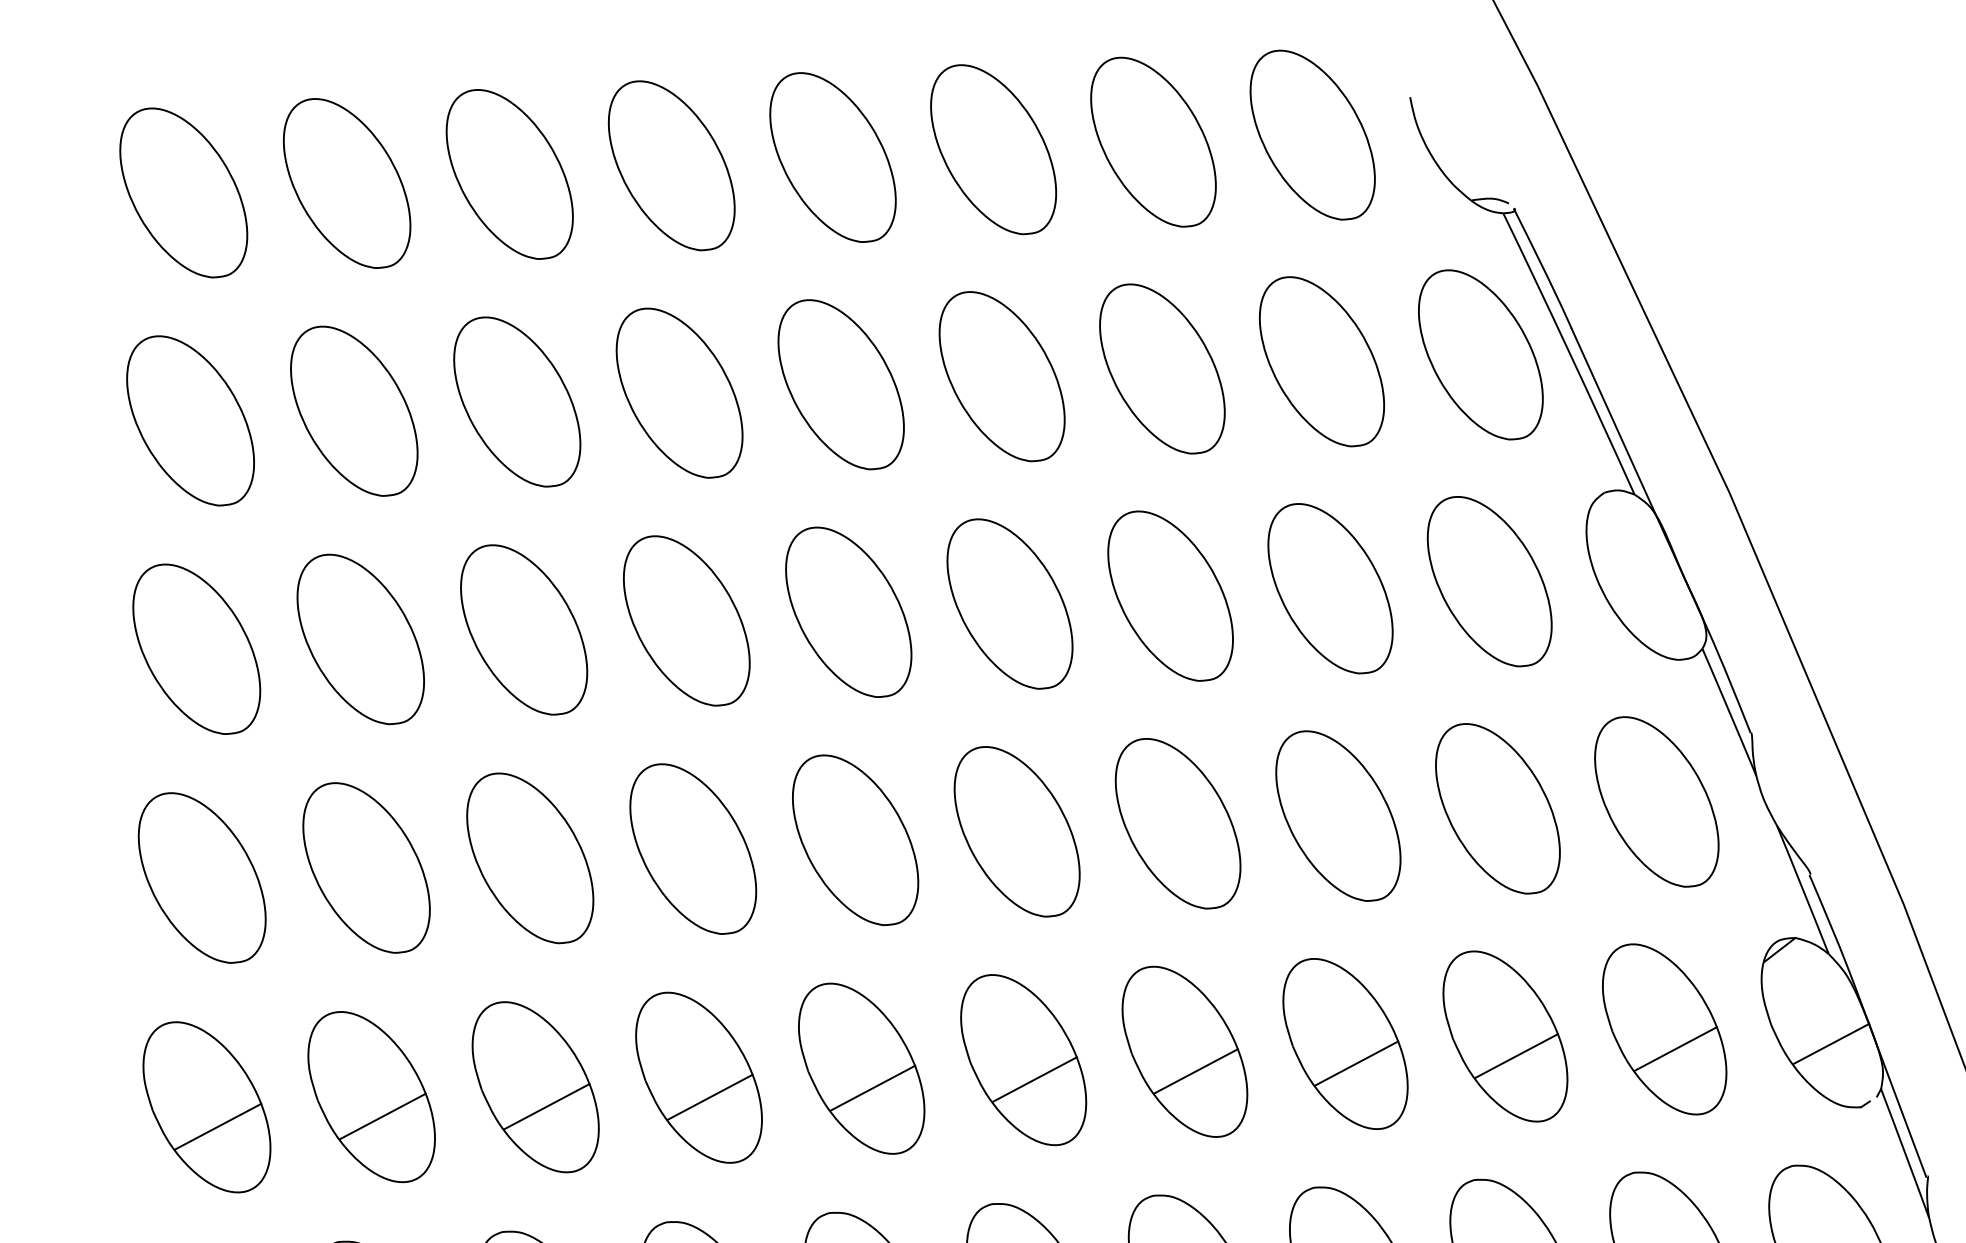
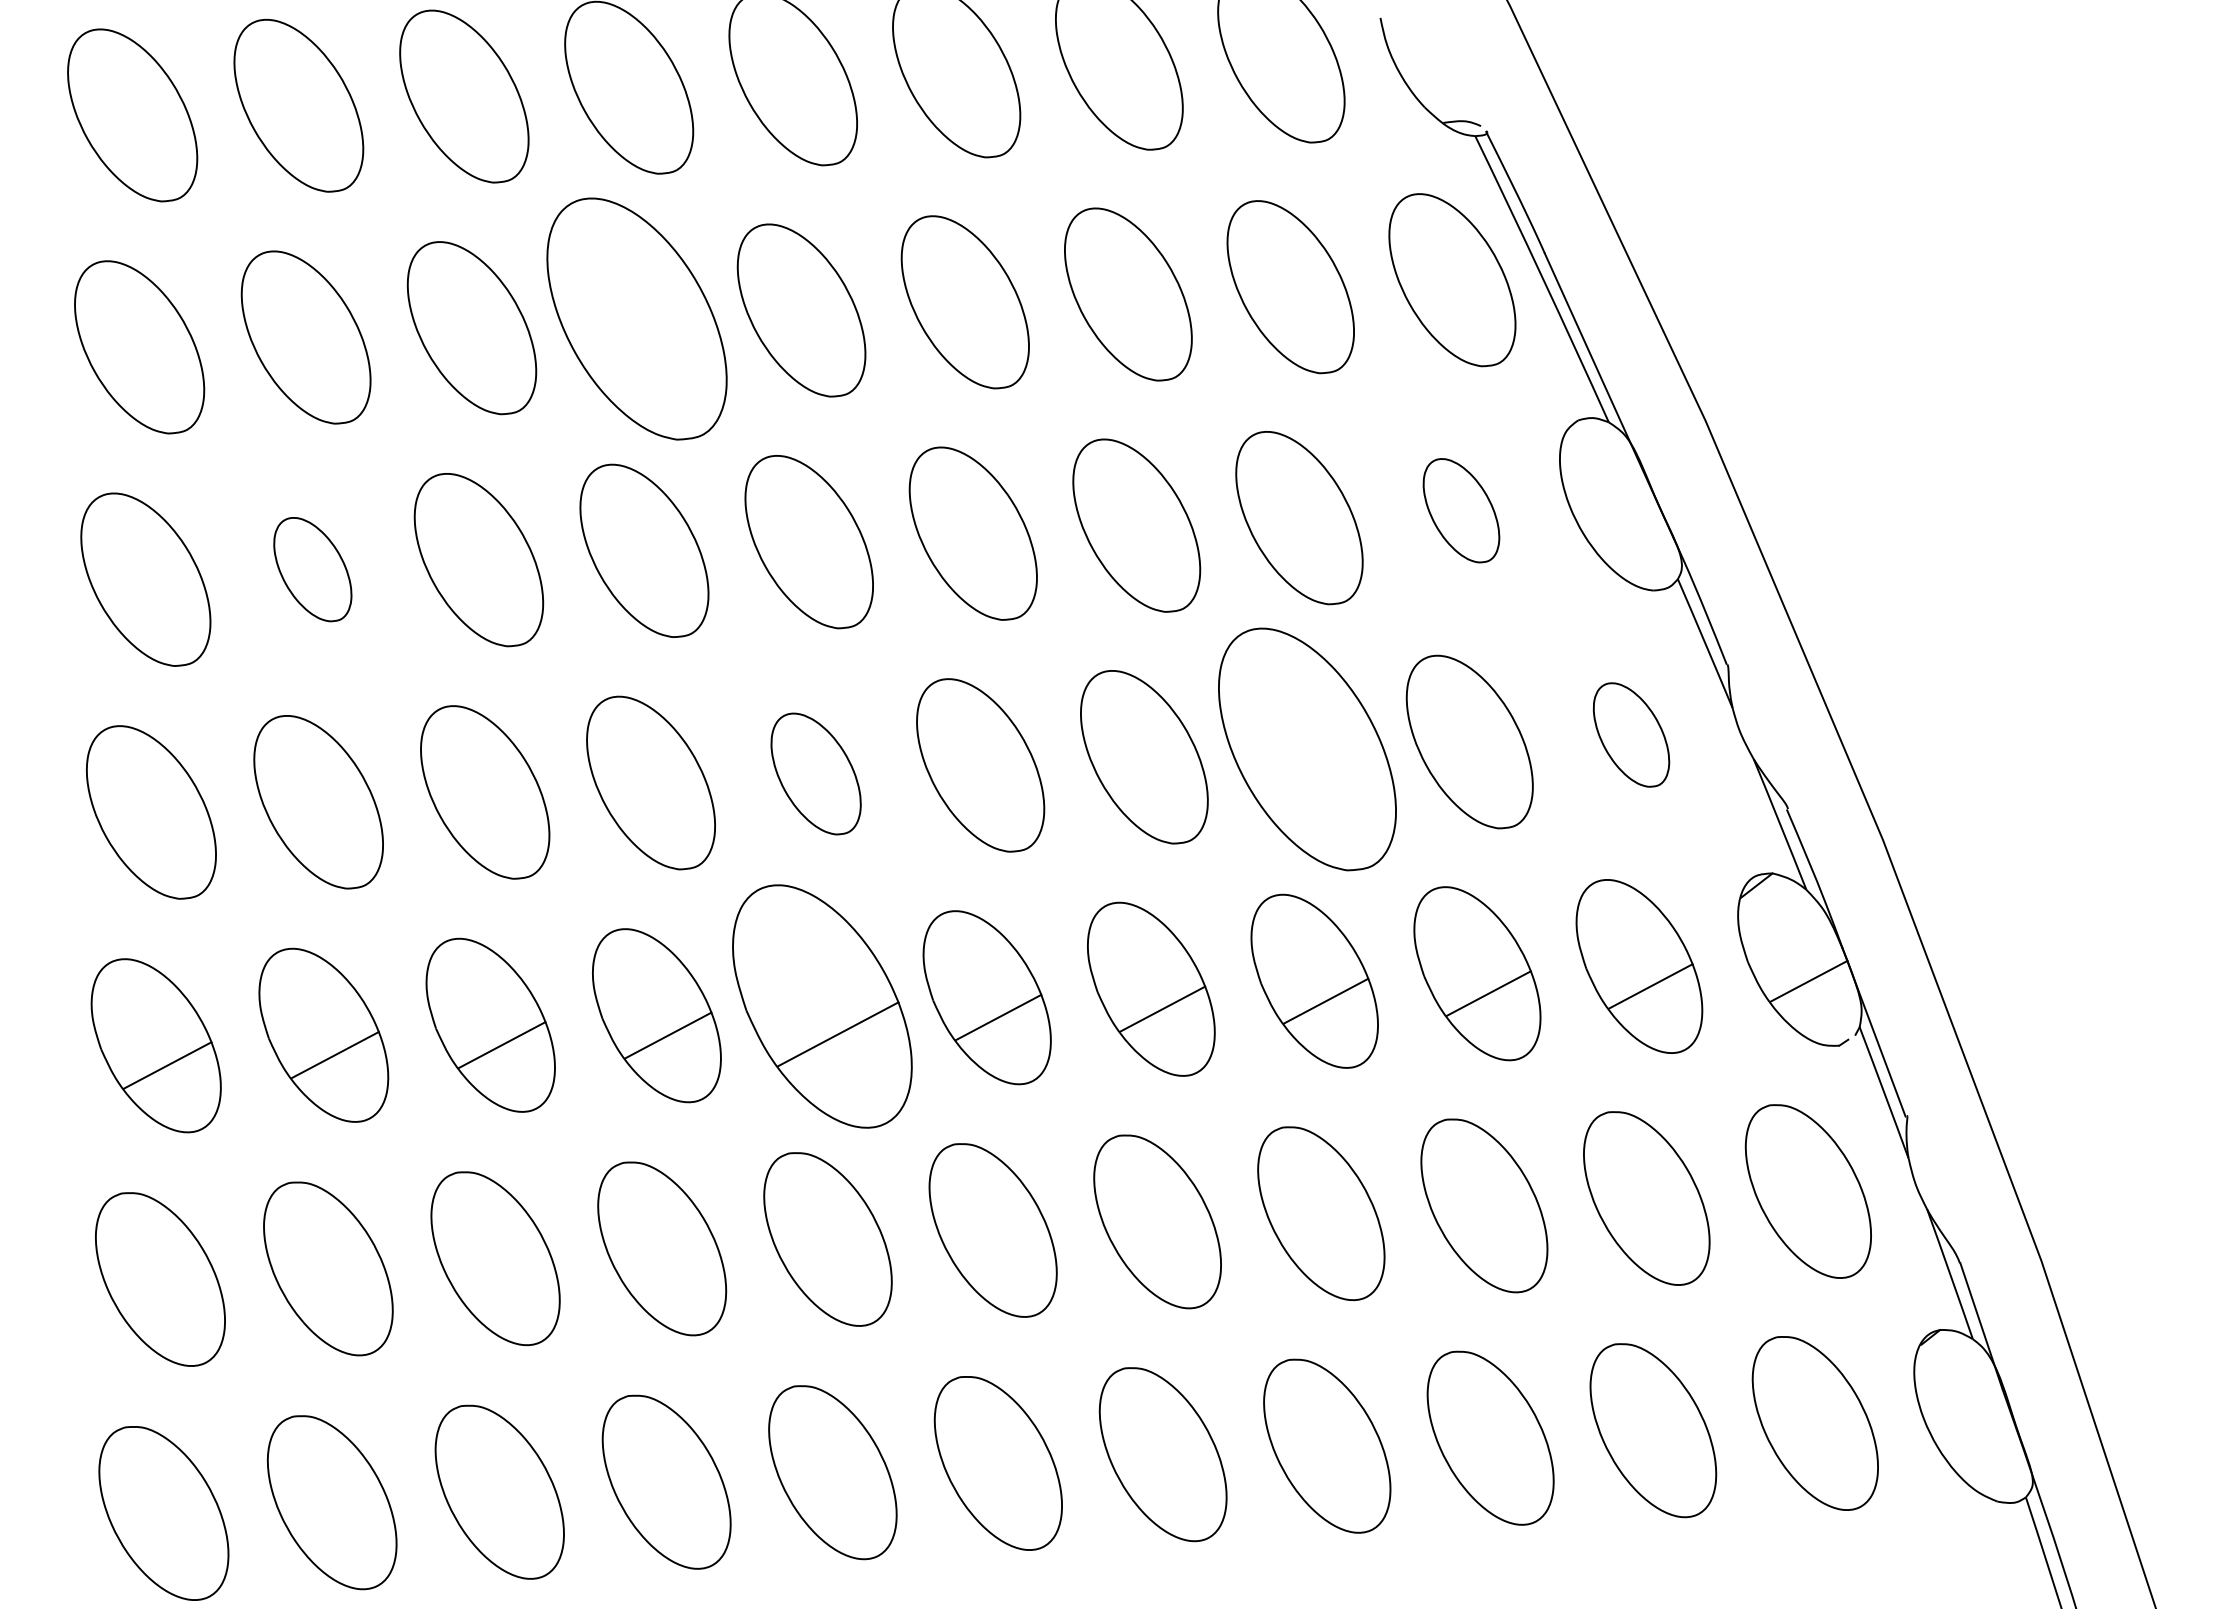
part: (679, 393) -> (637, 319), size x1.4
part: (1489, 581) -> (1461, 510), size x0.6
part: (360, 639) -> (312, 569), size x0.6
part: (1656, 801) -> (1631, 734), size x0.6
part: (1338, 816) -> (1307, 749), size x1.4
part: (854, 839) -> (815, 773), size x0.7
part: (861, 1068) -> (822, 1006), size x1.4

